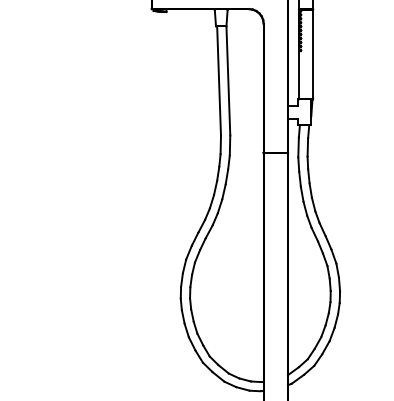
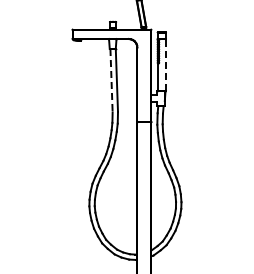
line: (312, 54) -> (165, 65), solid -> dashed
line: (219, 80) -> (111, 80), solid -> dashed

